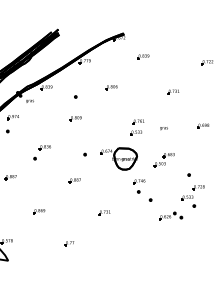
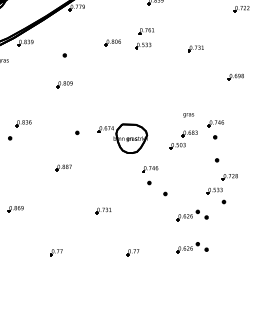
part: (203, 125) -> (236, 76), moved
part: (137, 127) -> (145, 38), moved
text: (163, 128) -> (187, 115), moved
part: (188, 152) -> (216, 130), added
part: (171, 239) -> (193, 246), added
part: (126, 243) -> (132, 252), added

